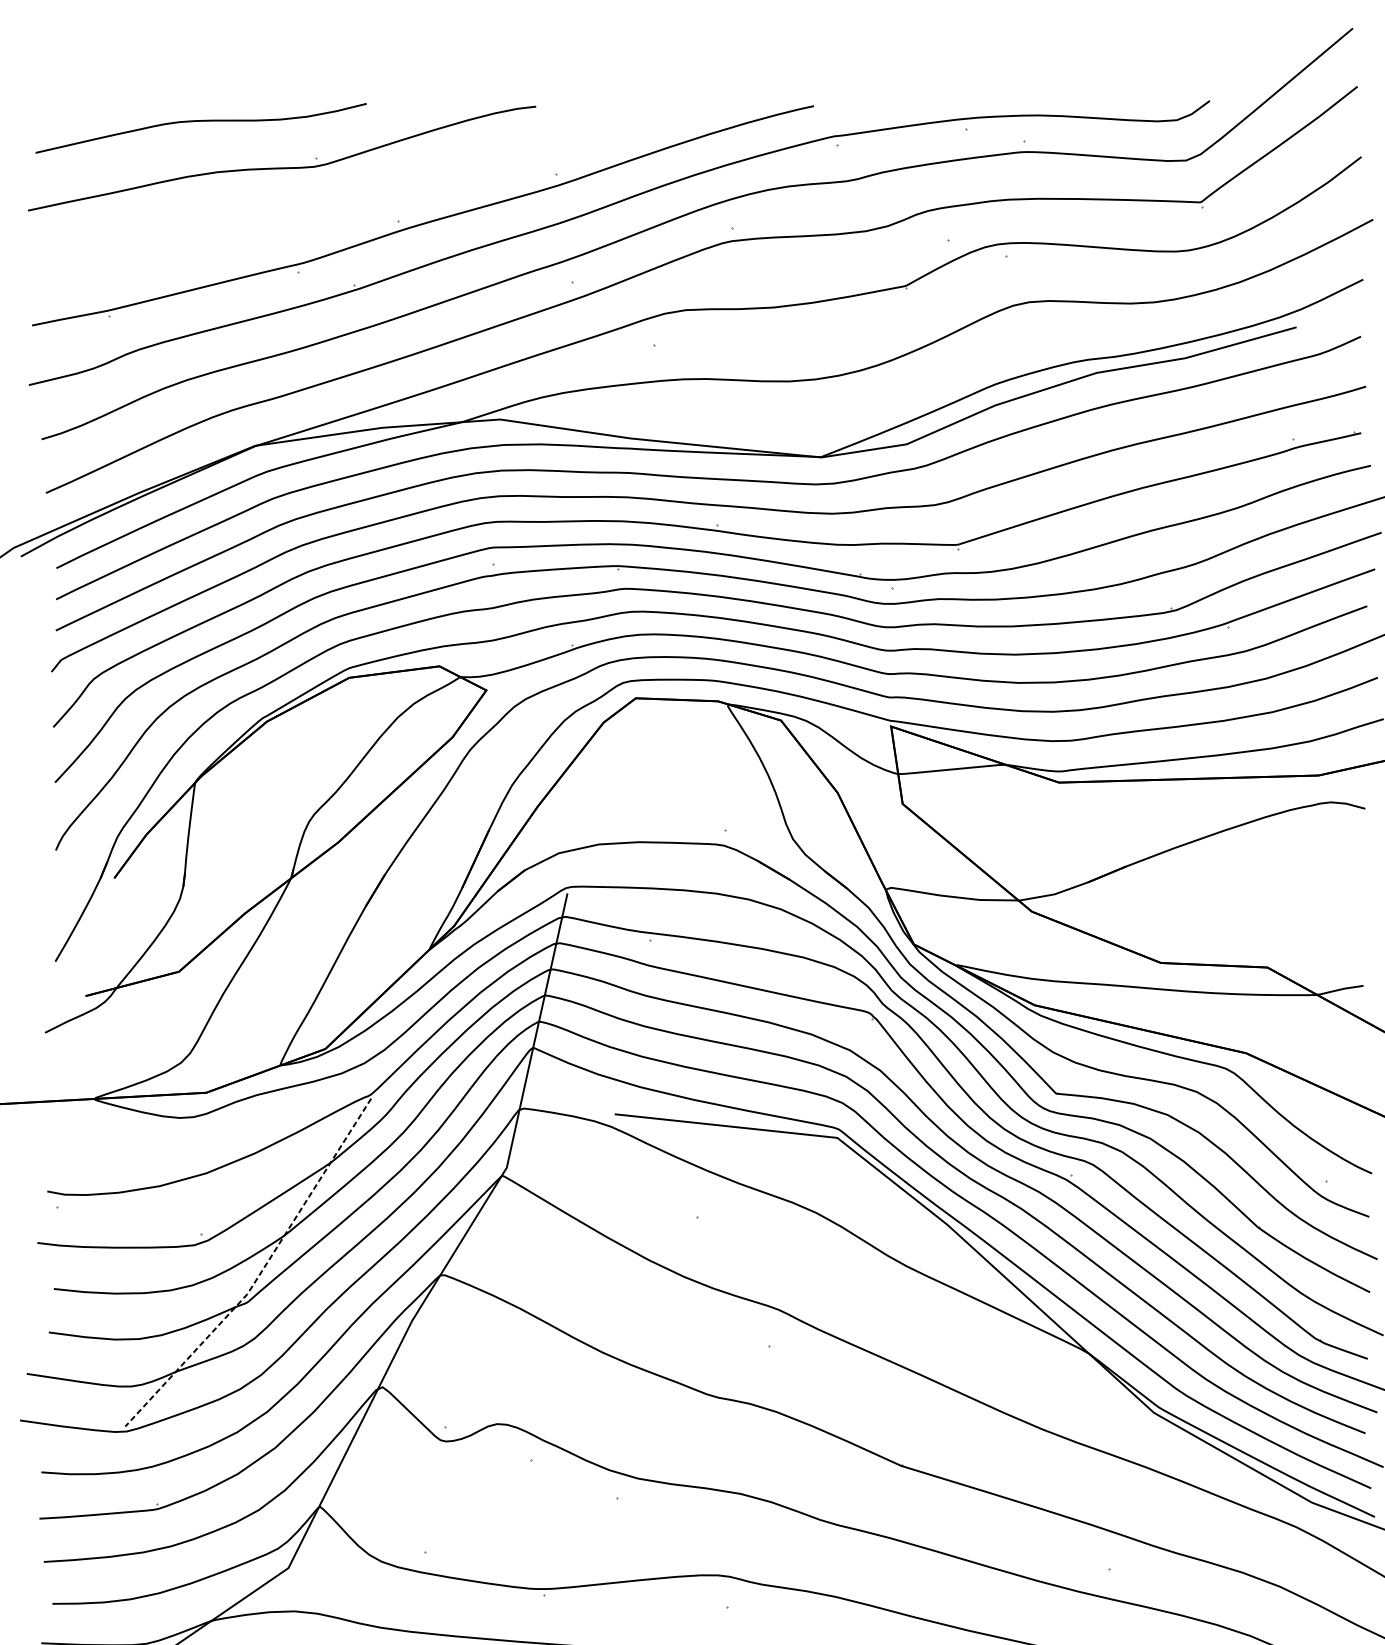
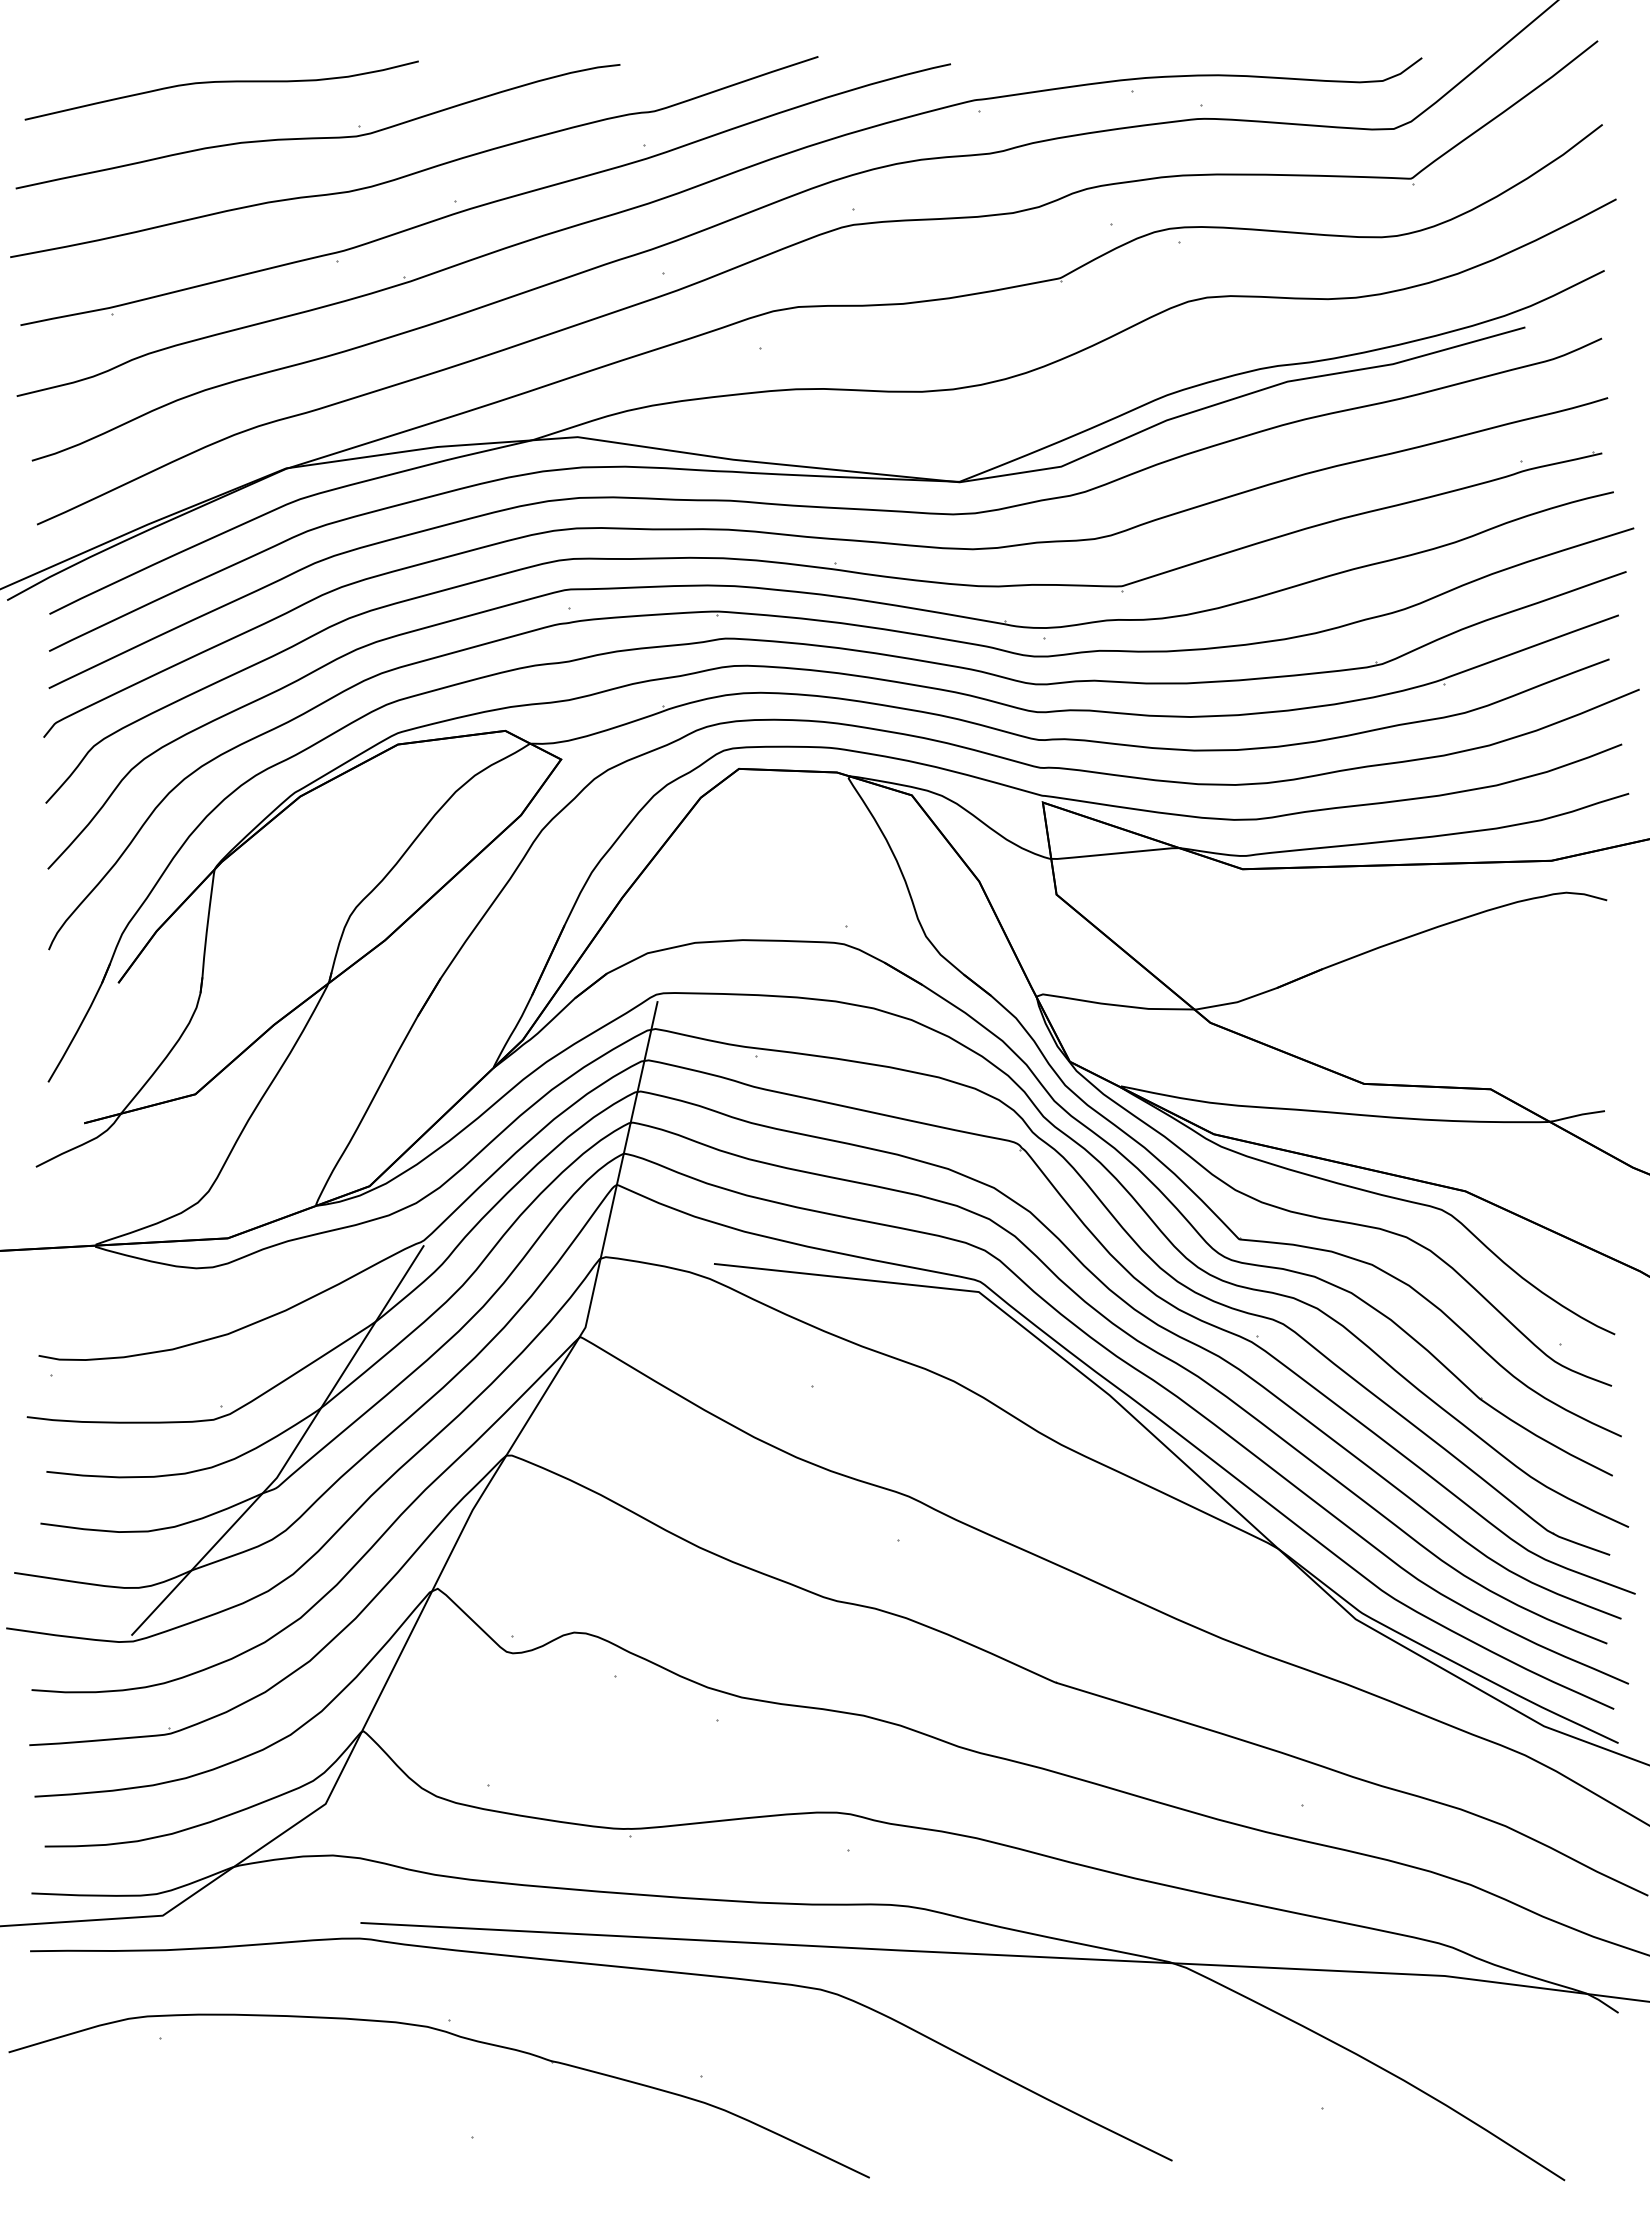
curve: (367, 195) -> (419, 170), added
line: (260, 1272) -> (292, 1452), dashed -> solid

